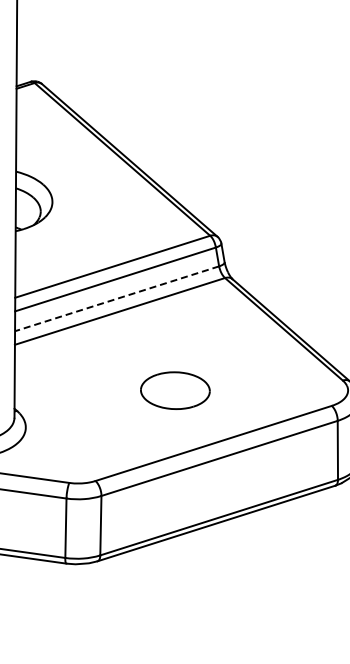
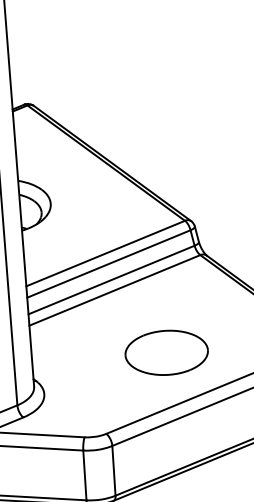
line: (116, 298) -> (111, 279), dashed -> solid
part: (175, 390) -> (166, 352), size x1.43

